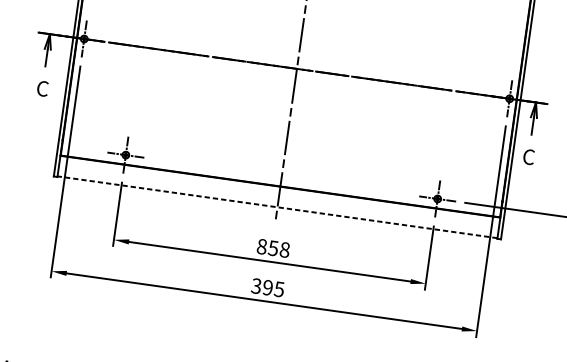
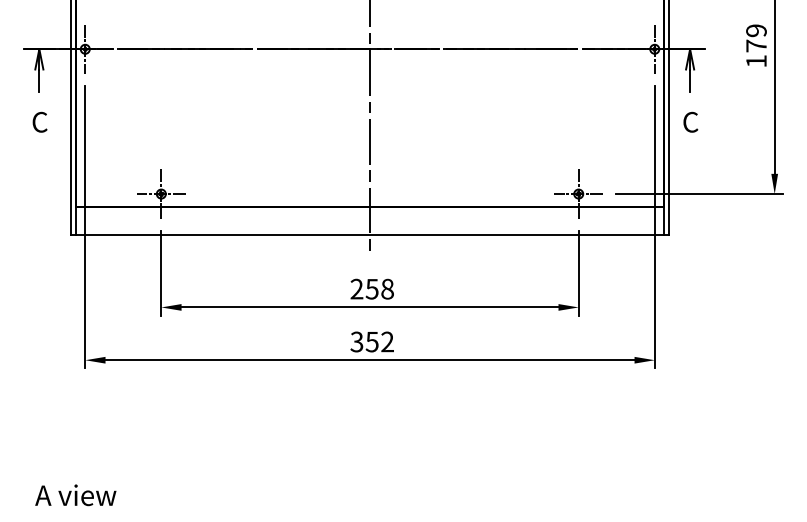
line: (277, 207) -> (369, 234), dashed -> solid
text: (261, 246) -> (356, 288), 858 -> 258
text: (273, 288) -> (379, 341), 395 -> 352

